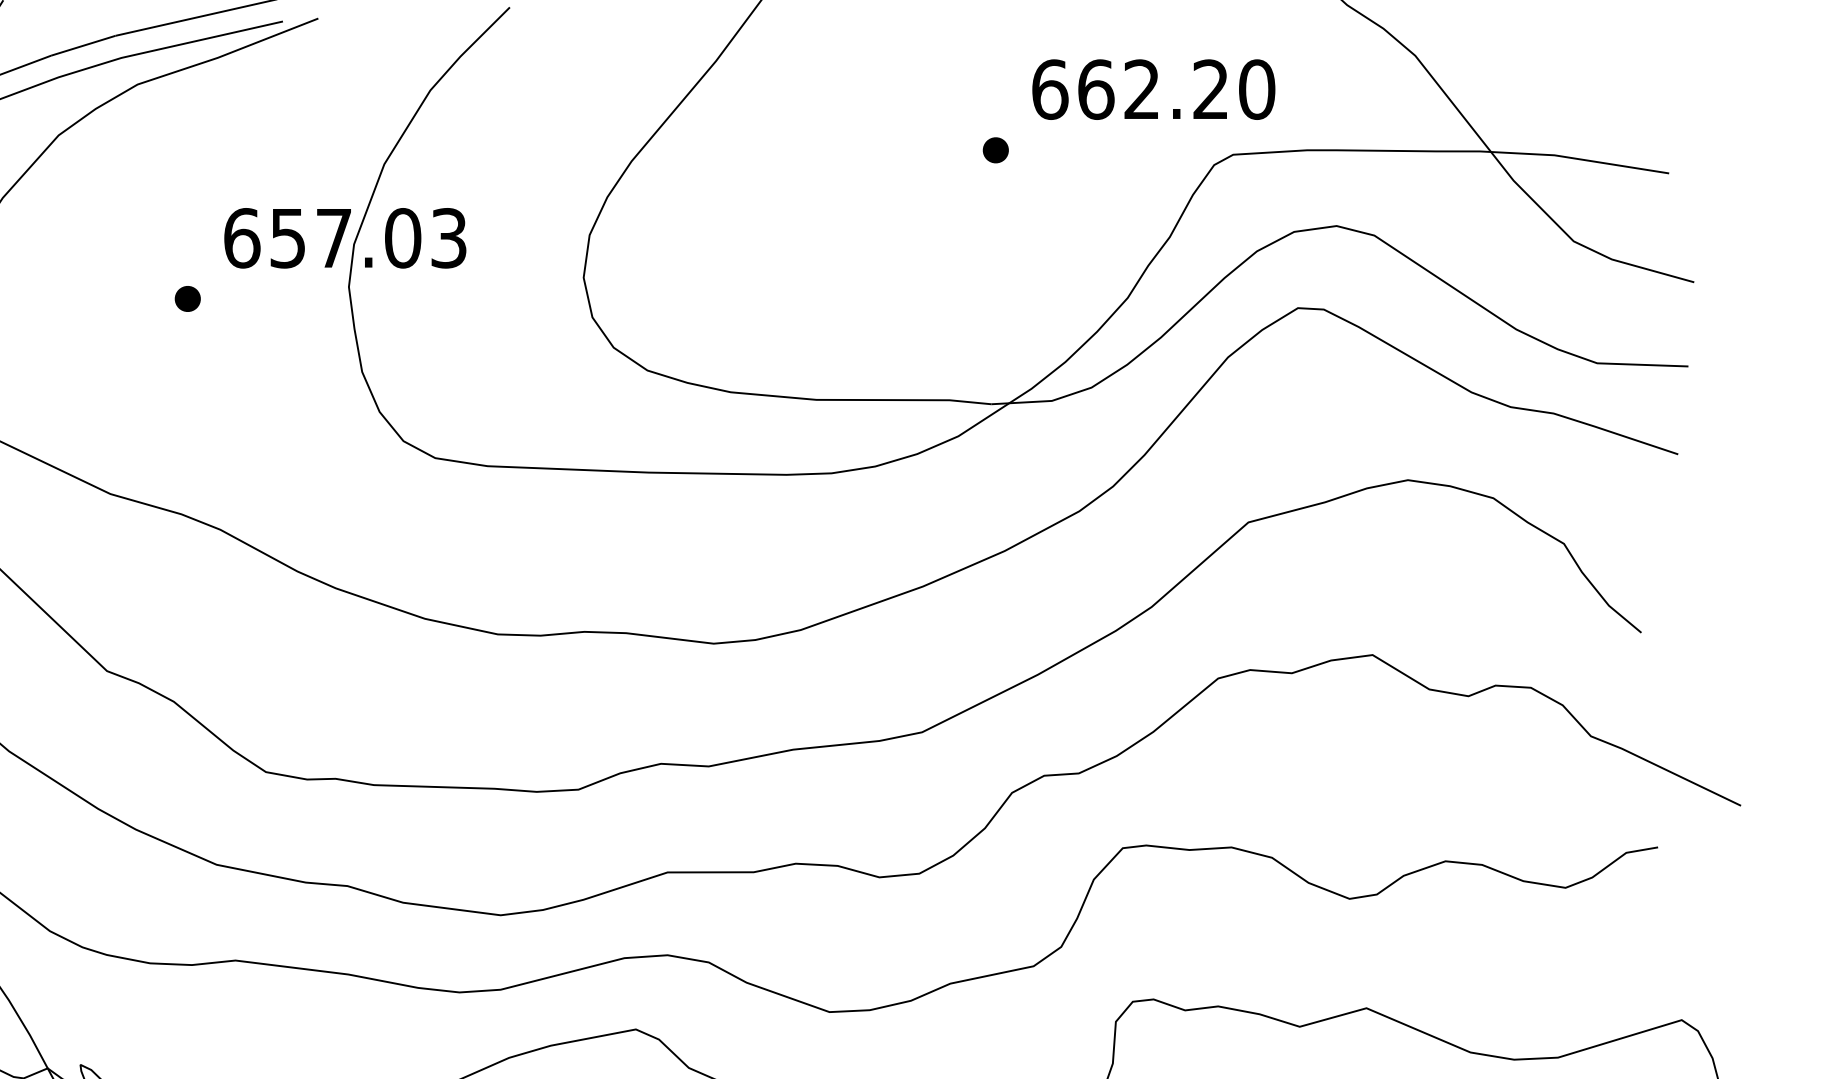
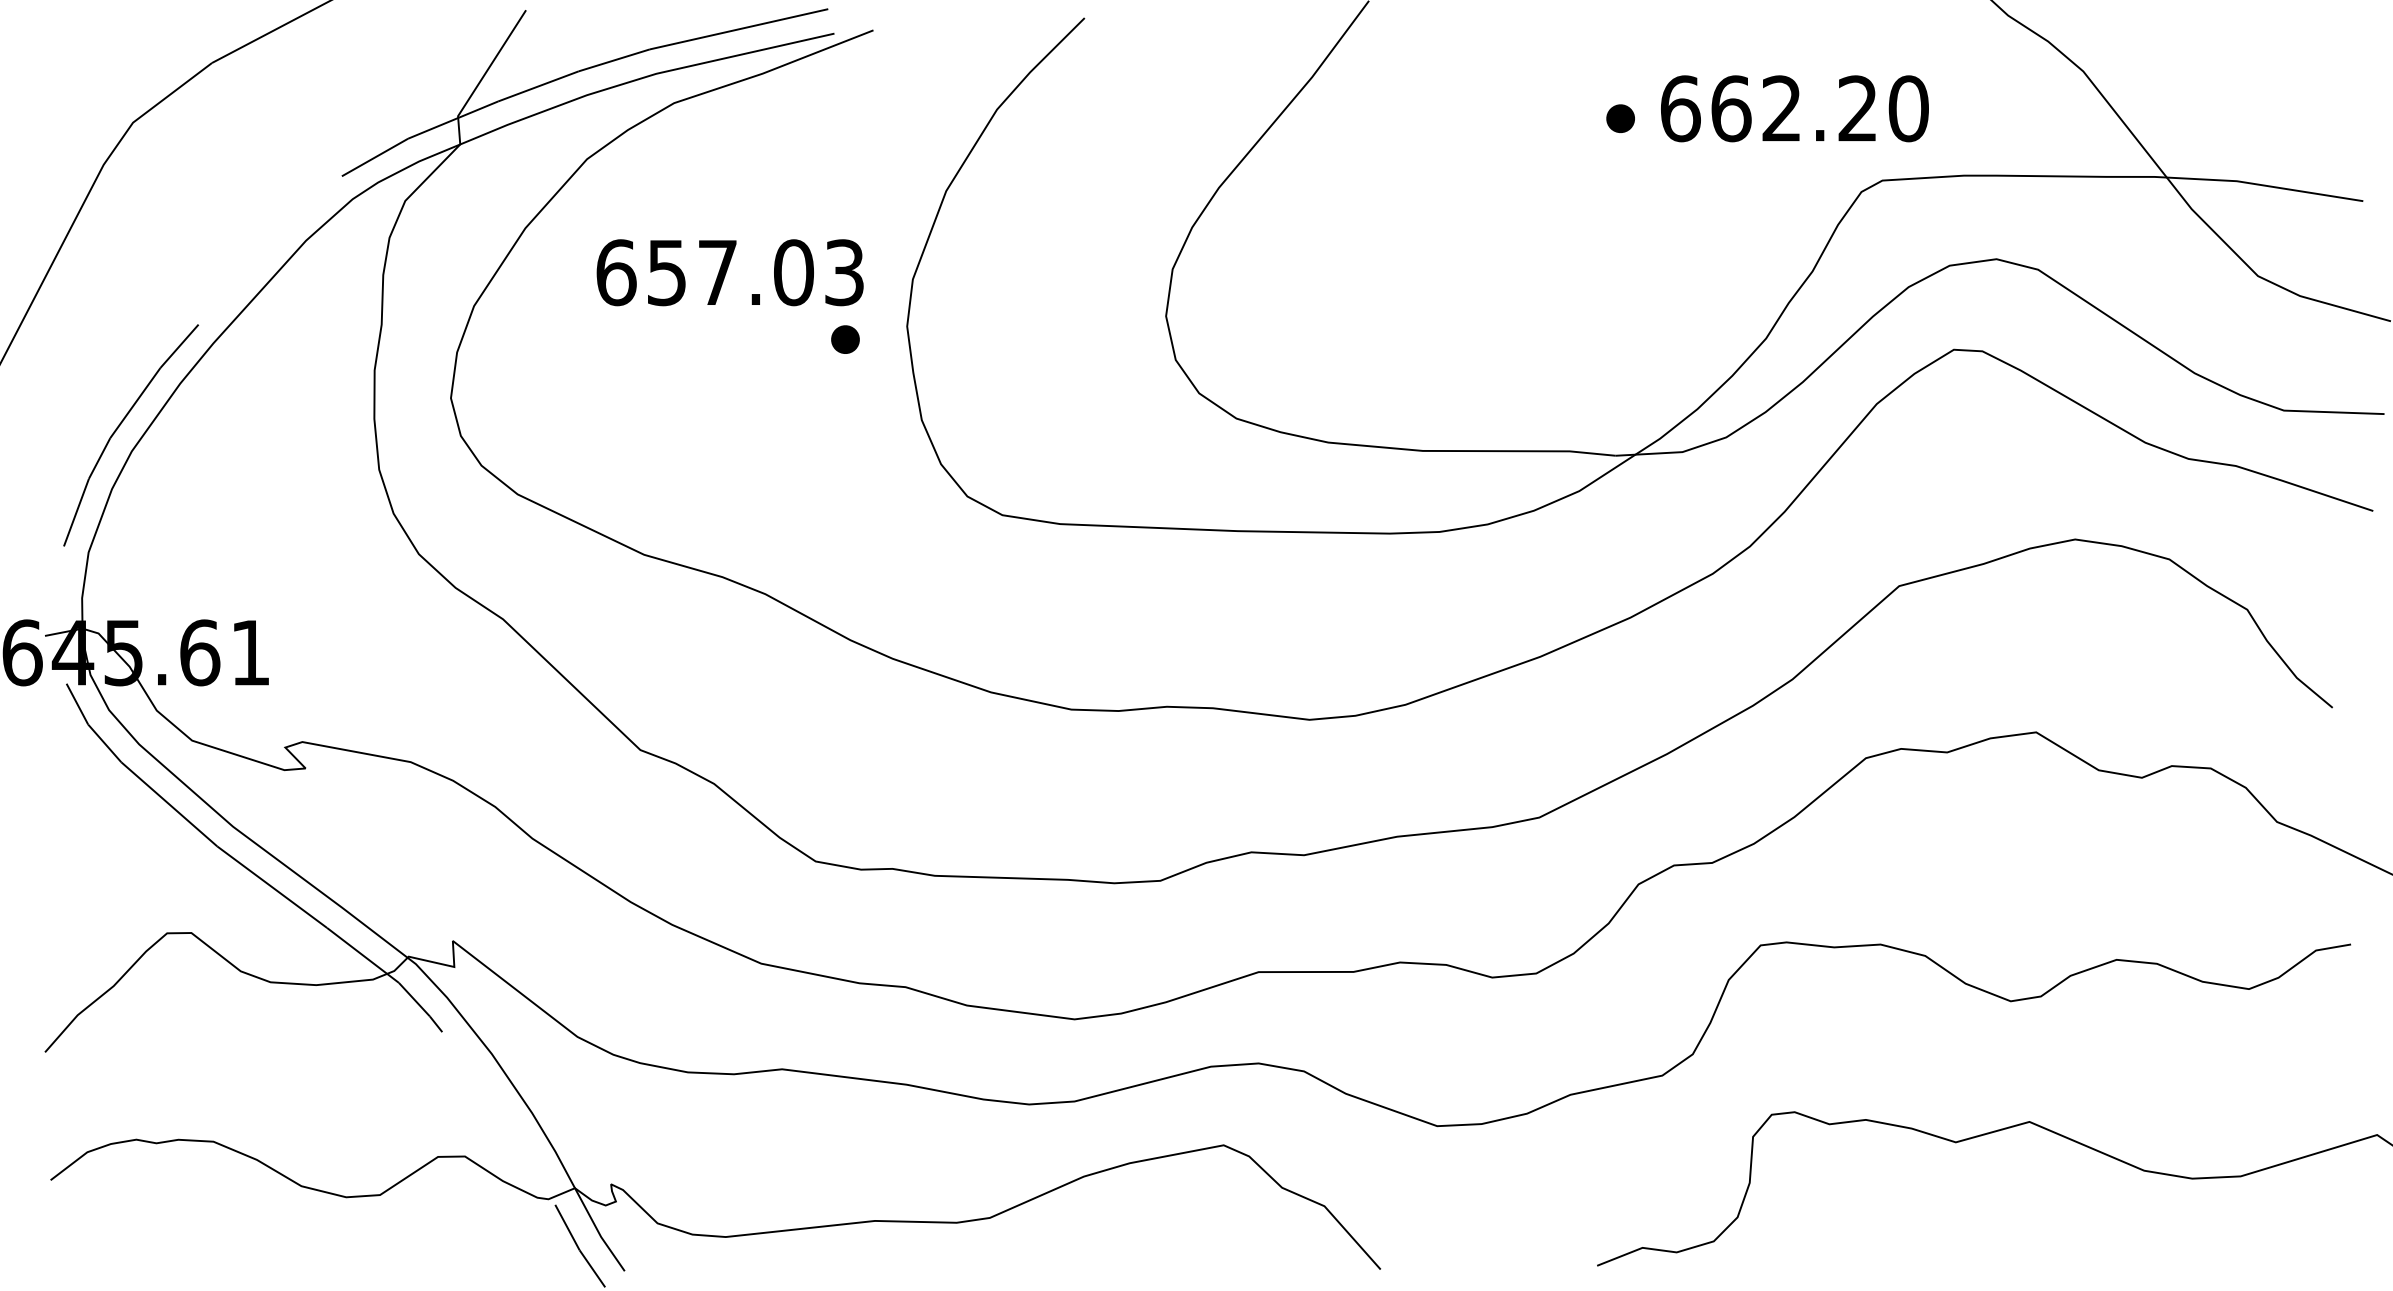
part: (995, 150) -> (1620, 118), moved
text: (344, 238) -> (729, 272), moved
part: (187, 298) -> (845, 339), moved

